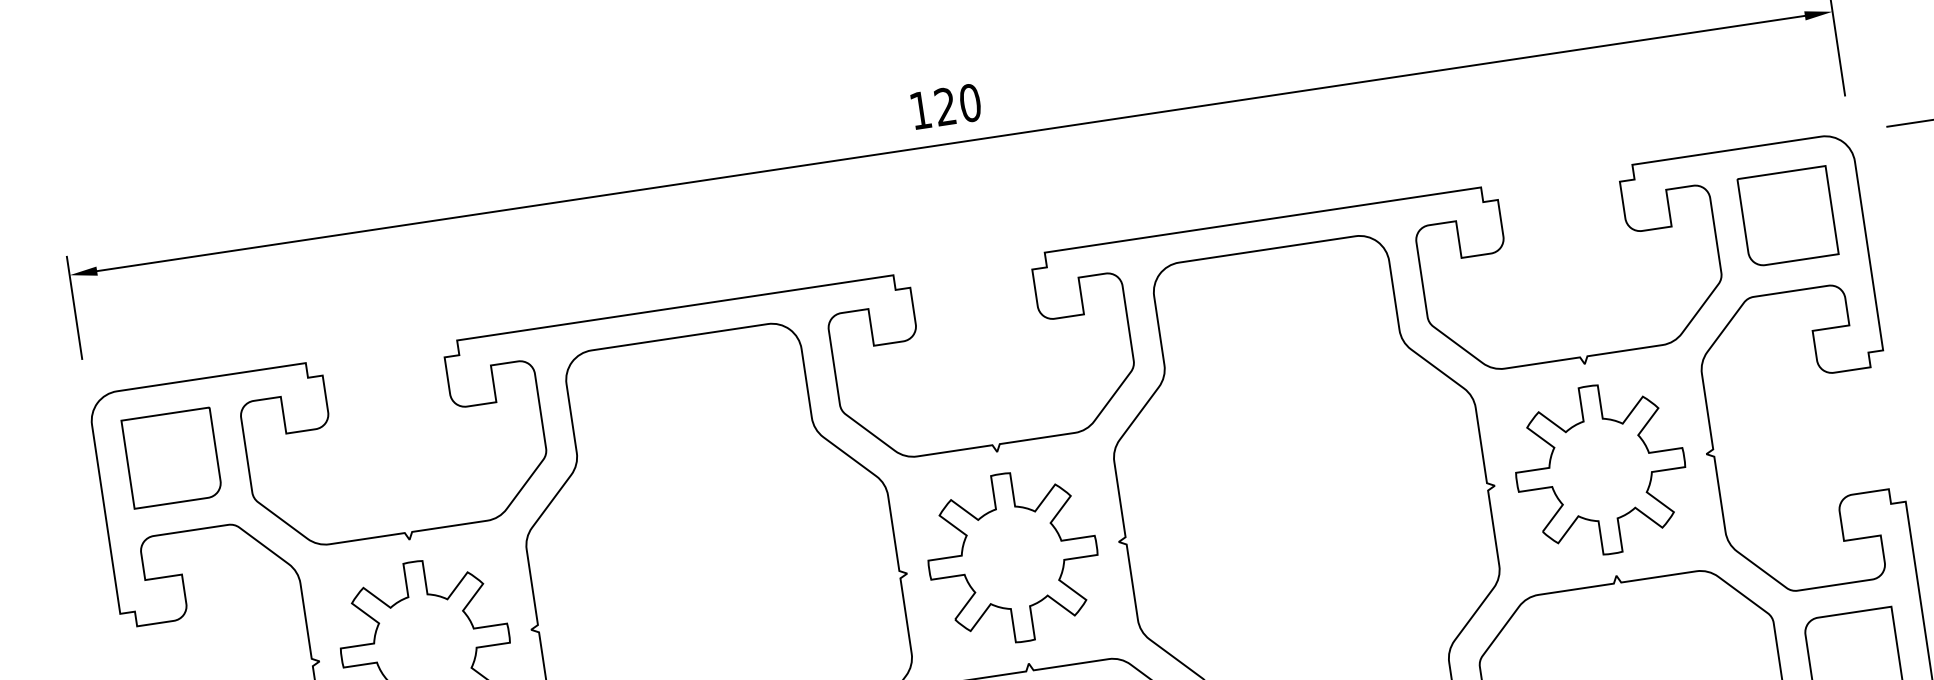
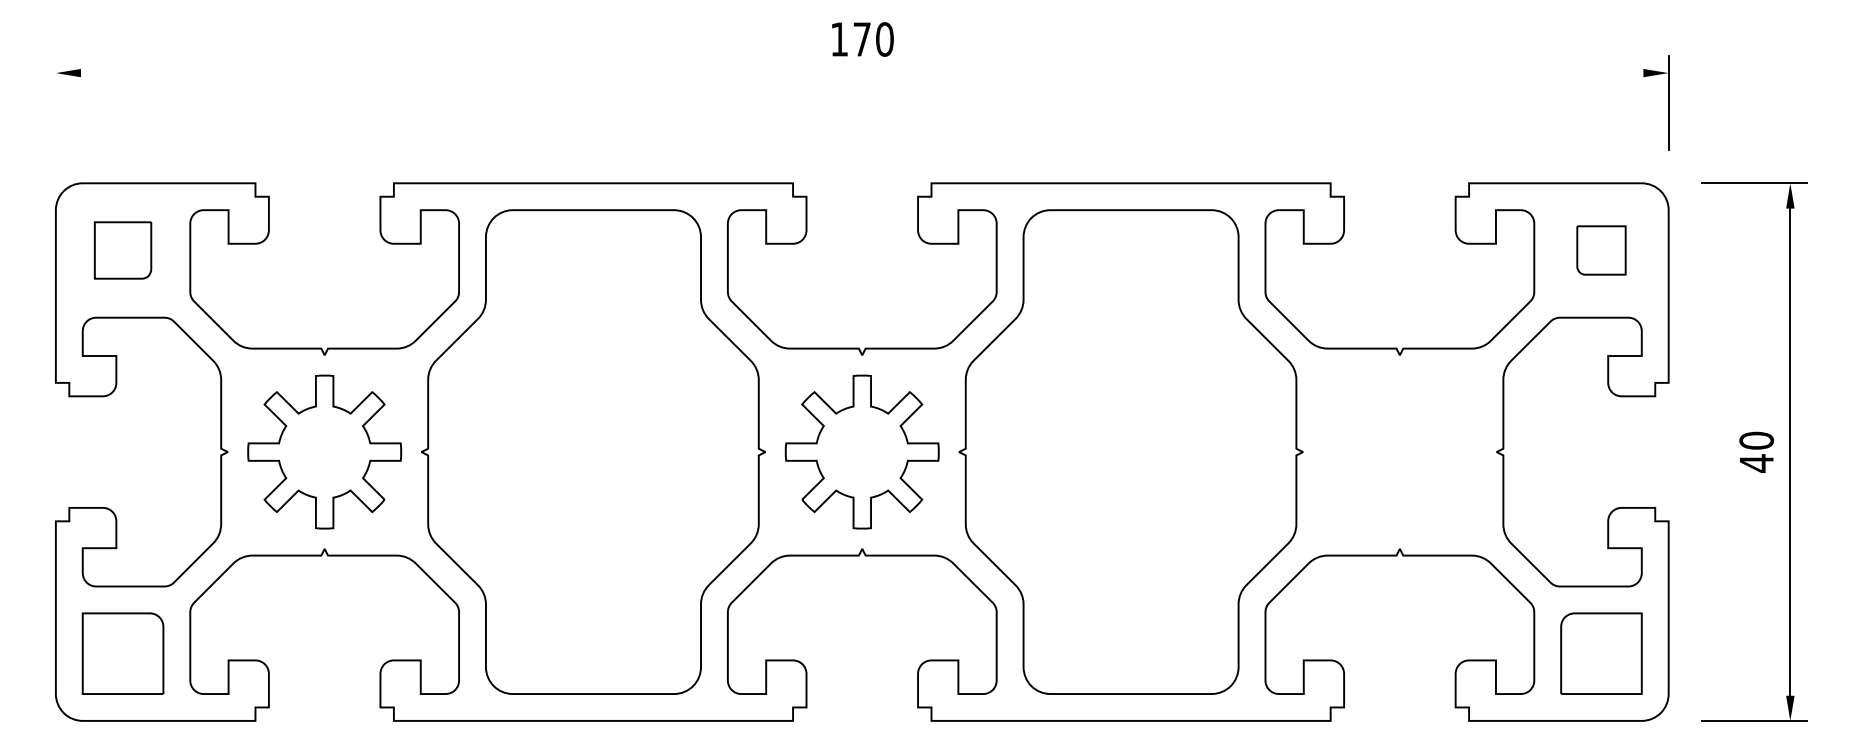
text: (944, 106) -> (861, 39), 120 -> 170
line: (951, 143) -> (862, 73), removed
part: (1788, 216) -> (1601, 250), size x0.6
line: (74, 307) -> (55, 102), removed
part: (171, 458) -> (122, 250), size x0.7
part: (1600, 469) -> (1399, 451), removed

